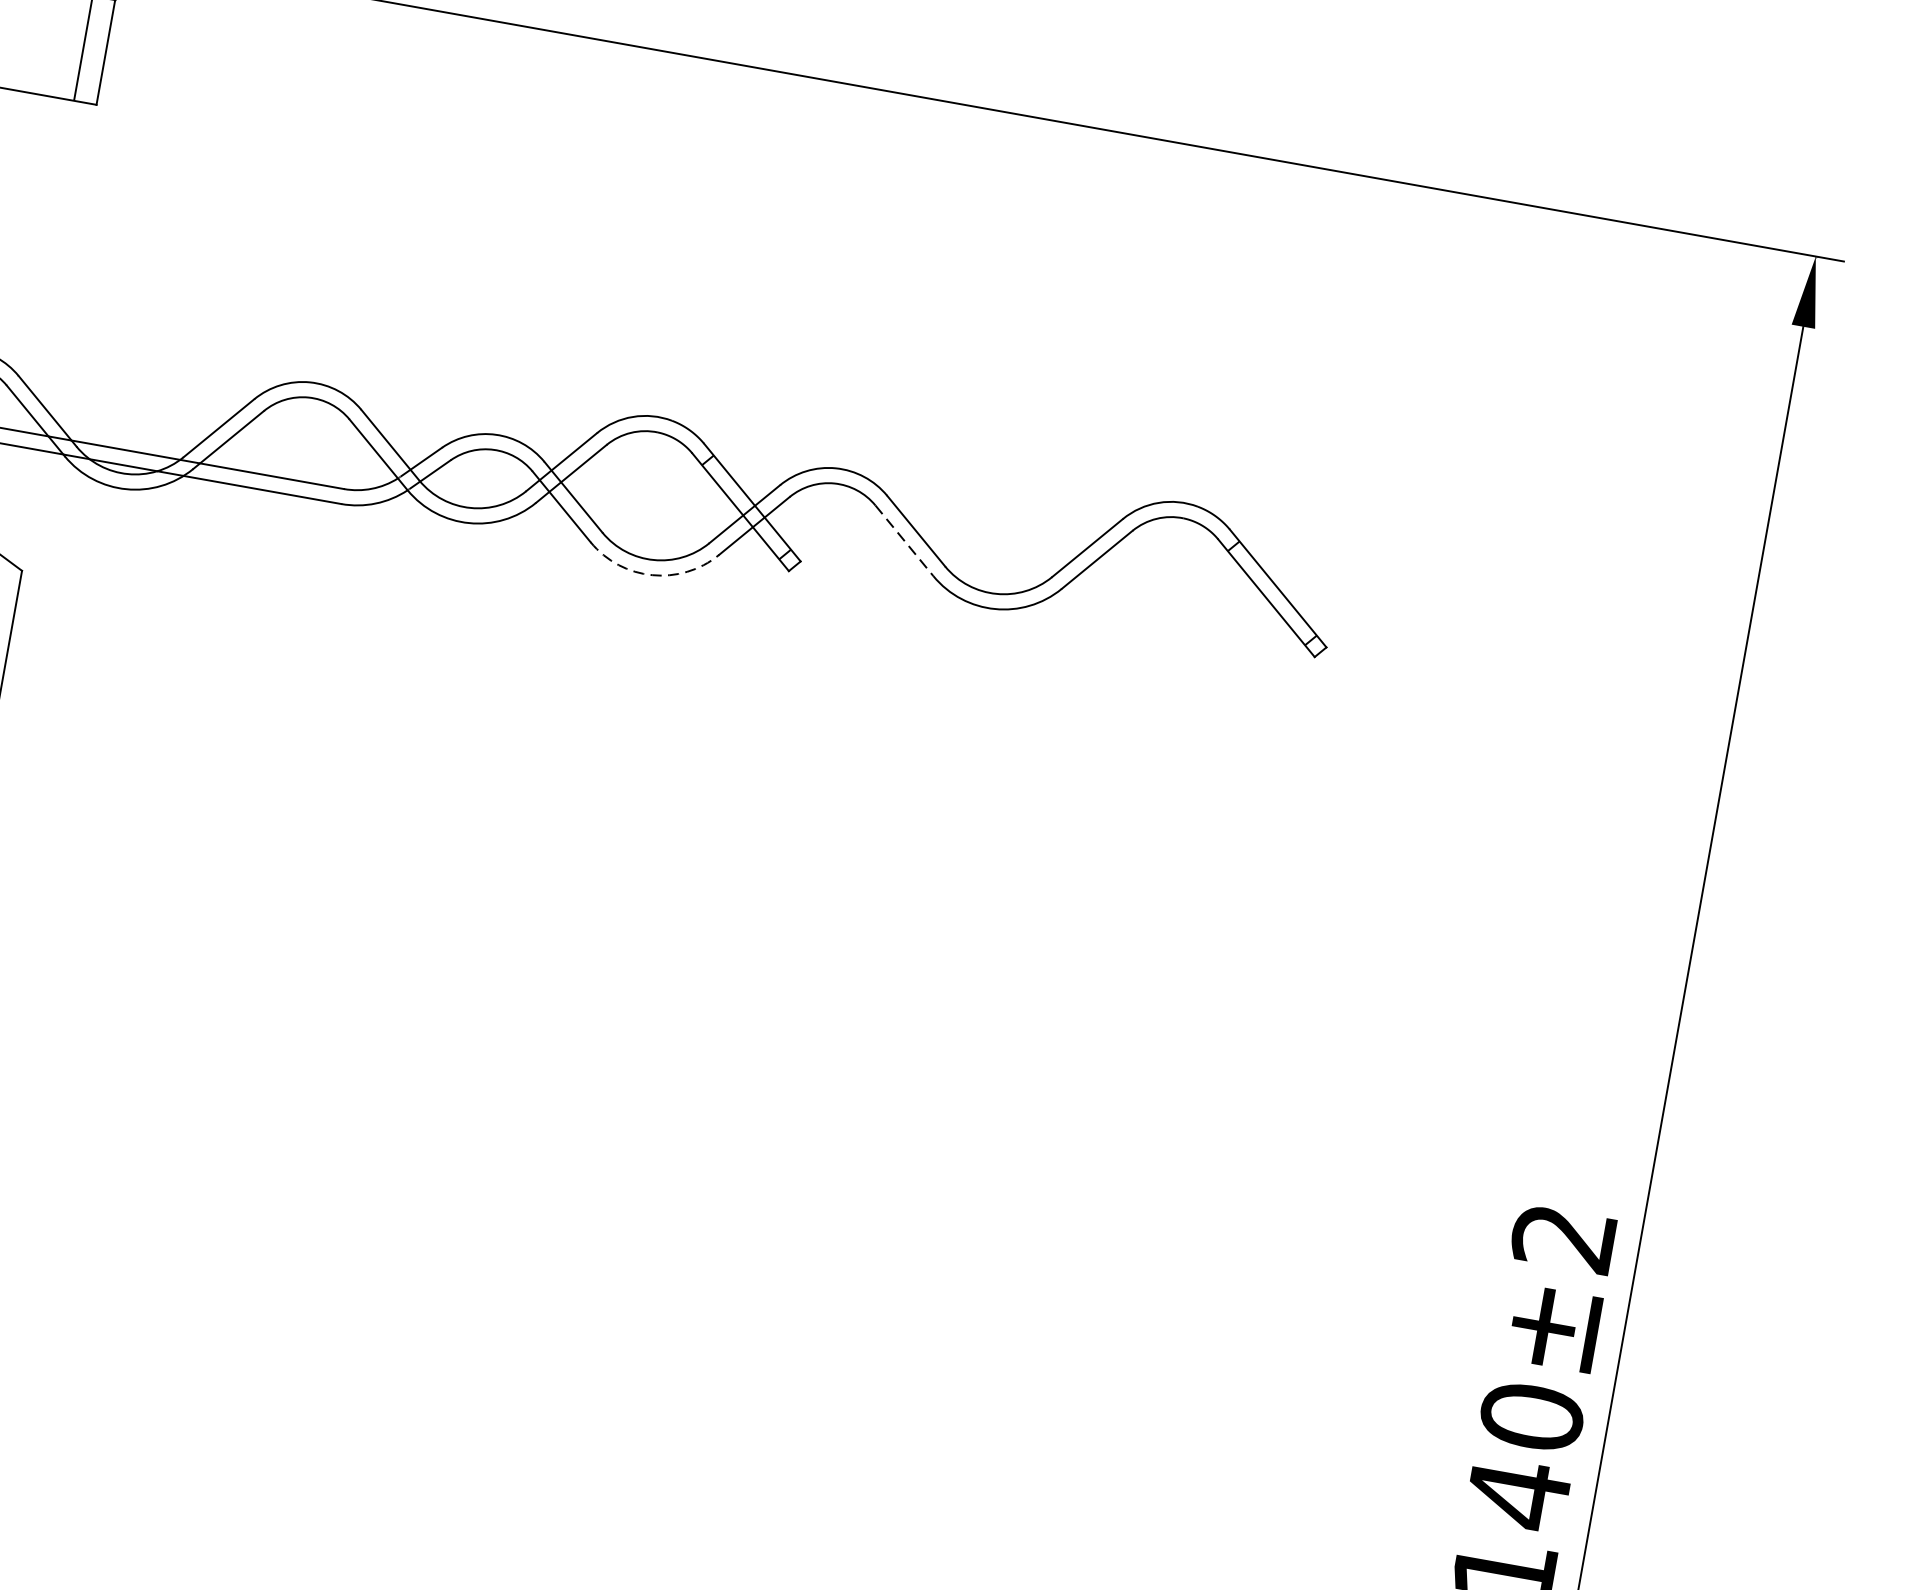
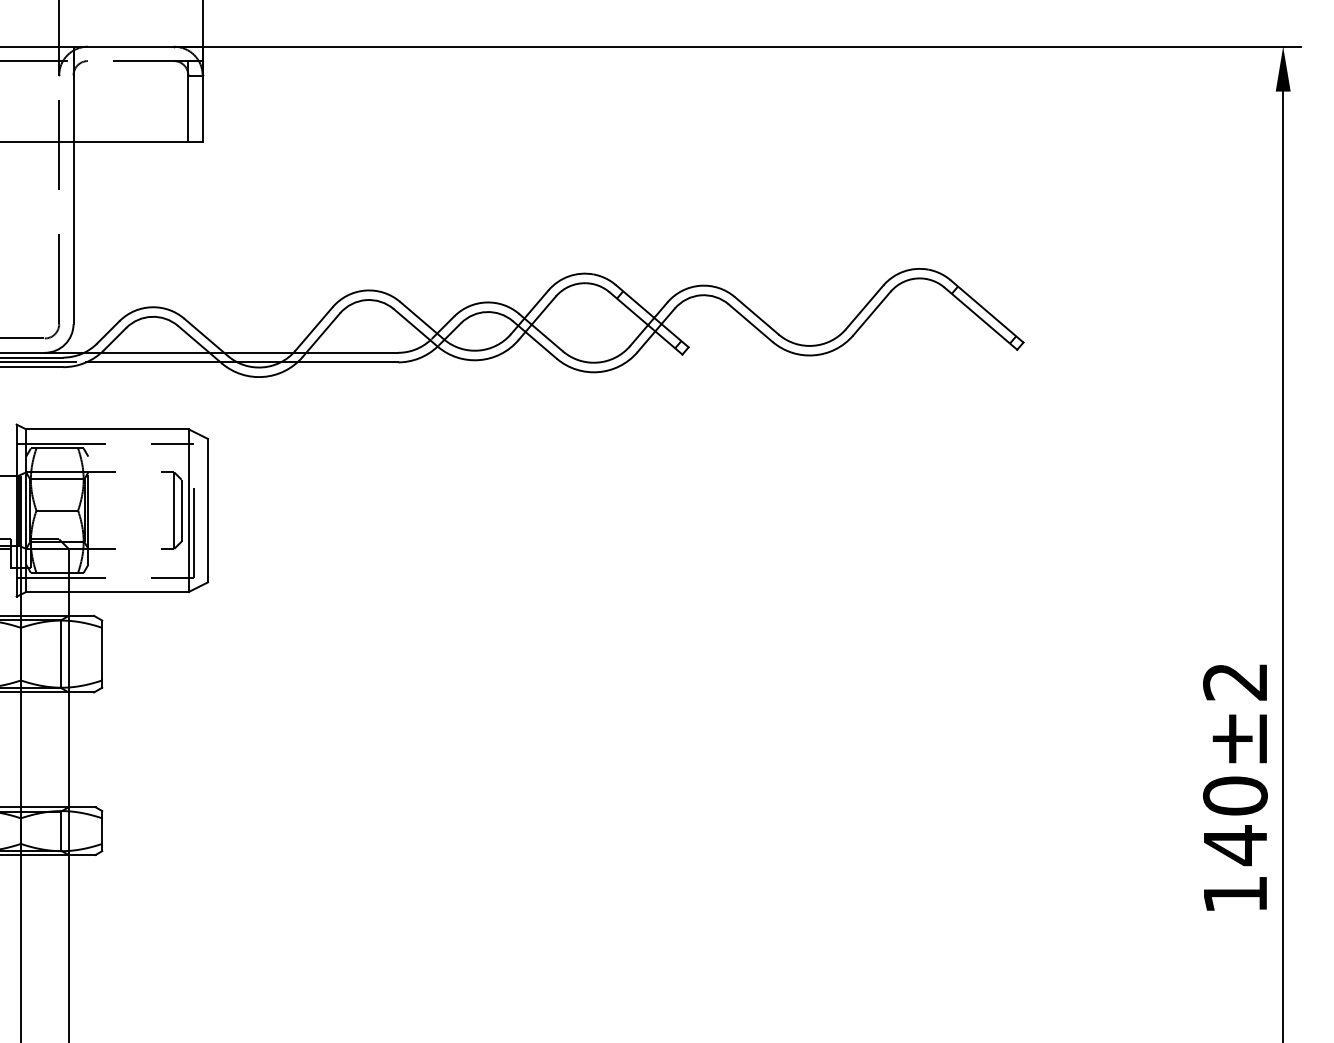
line: (904, 541) -> (750, 323), dashed -> solid
arc: (652, 575) -> (598, 372), dashed -> solid

